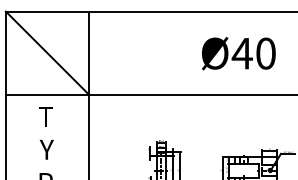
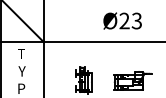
text: (253, 52) -> (130, 20), Ø40 -> Ø23

